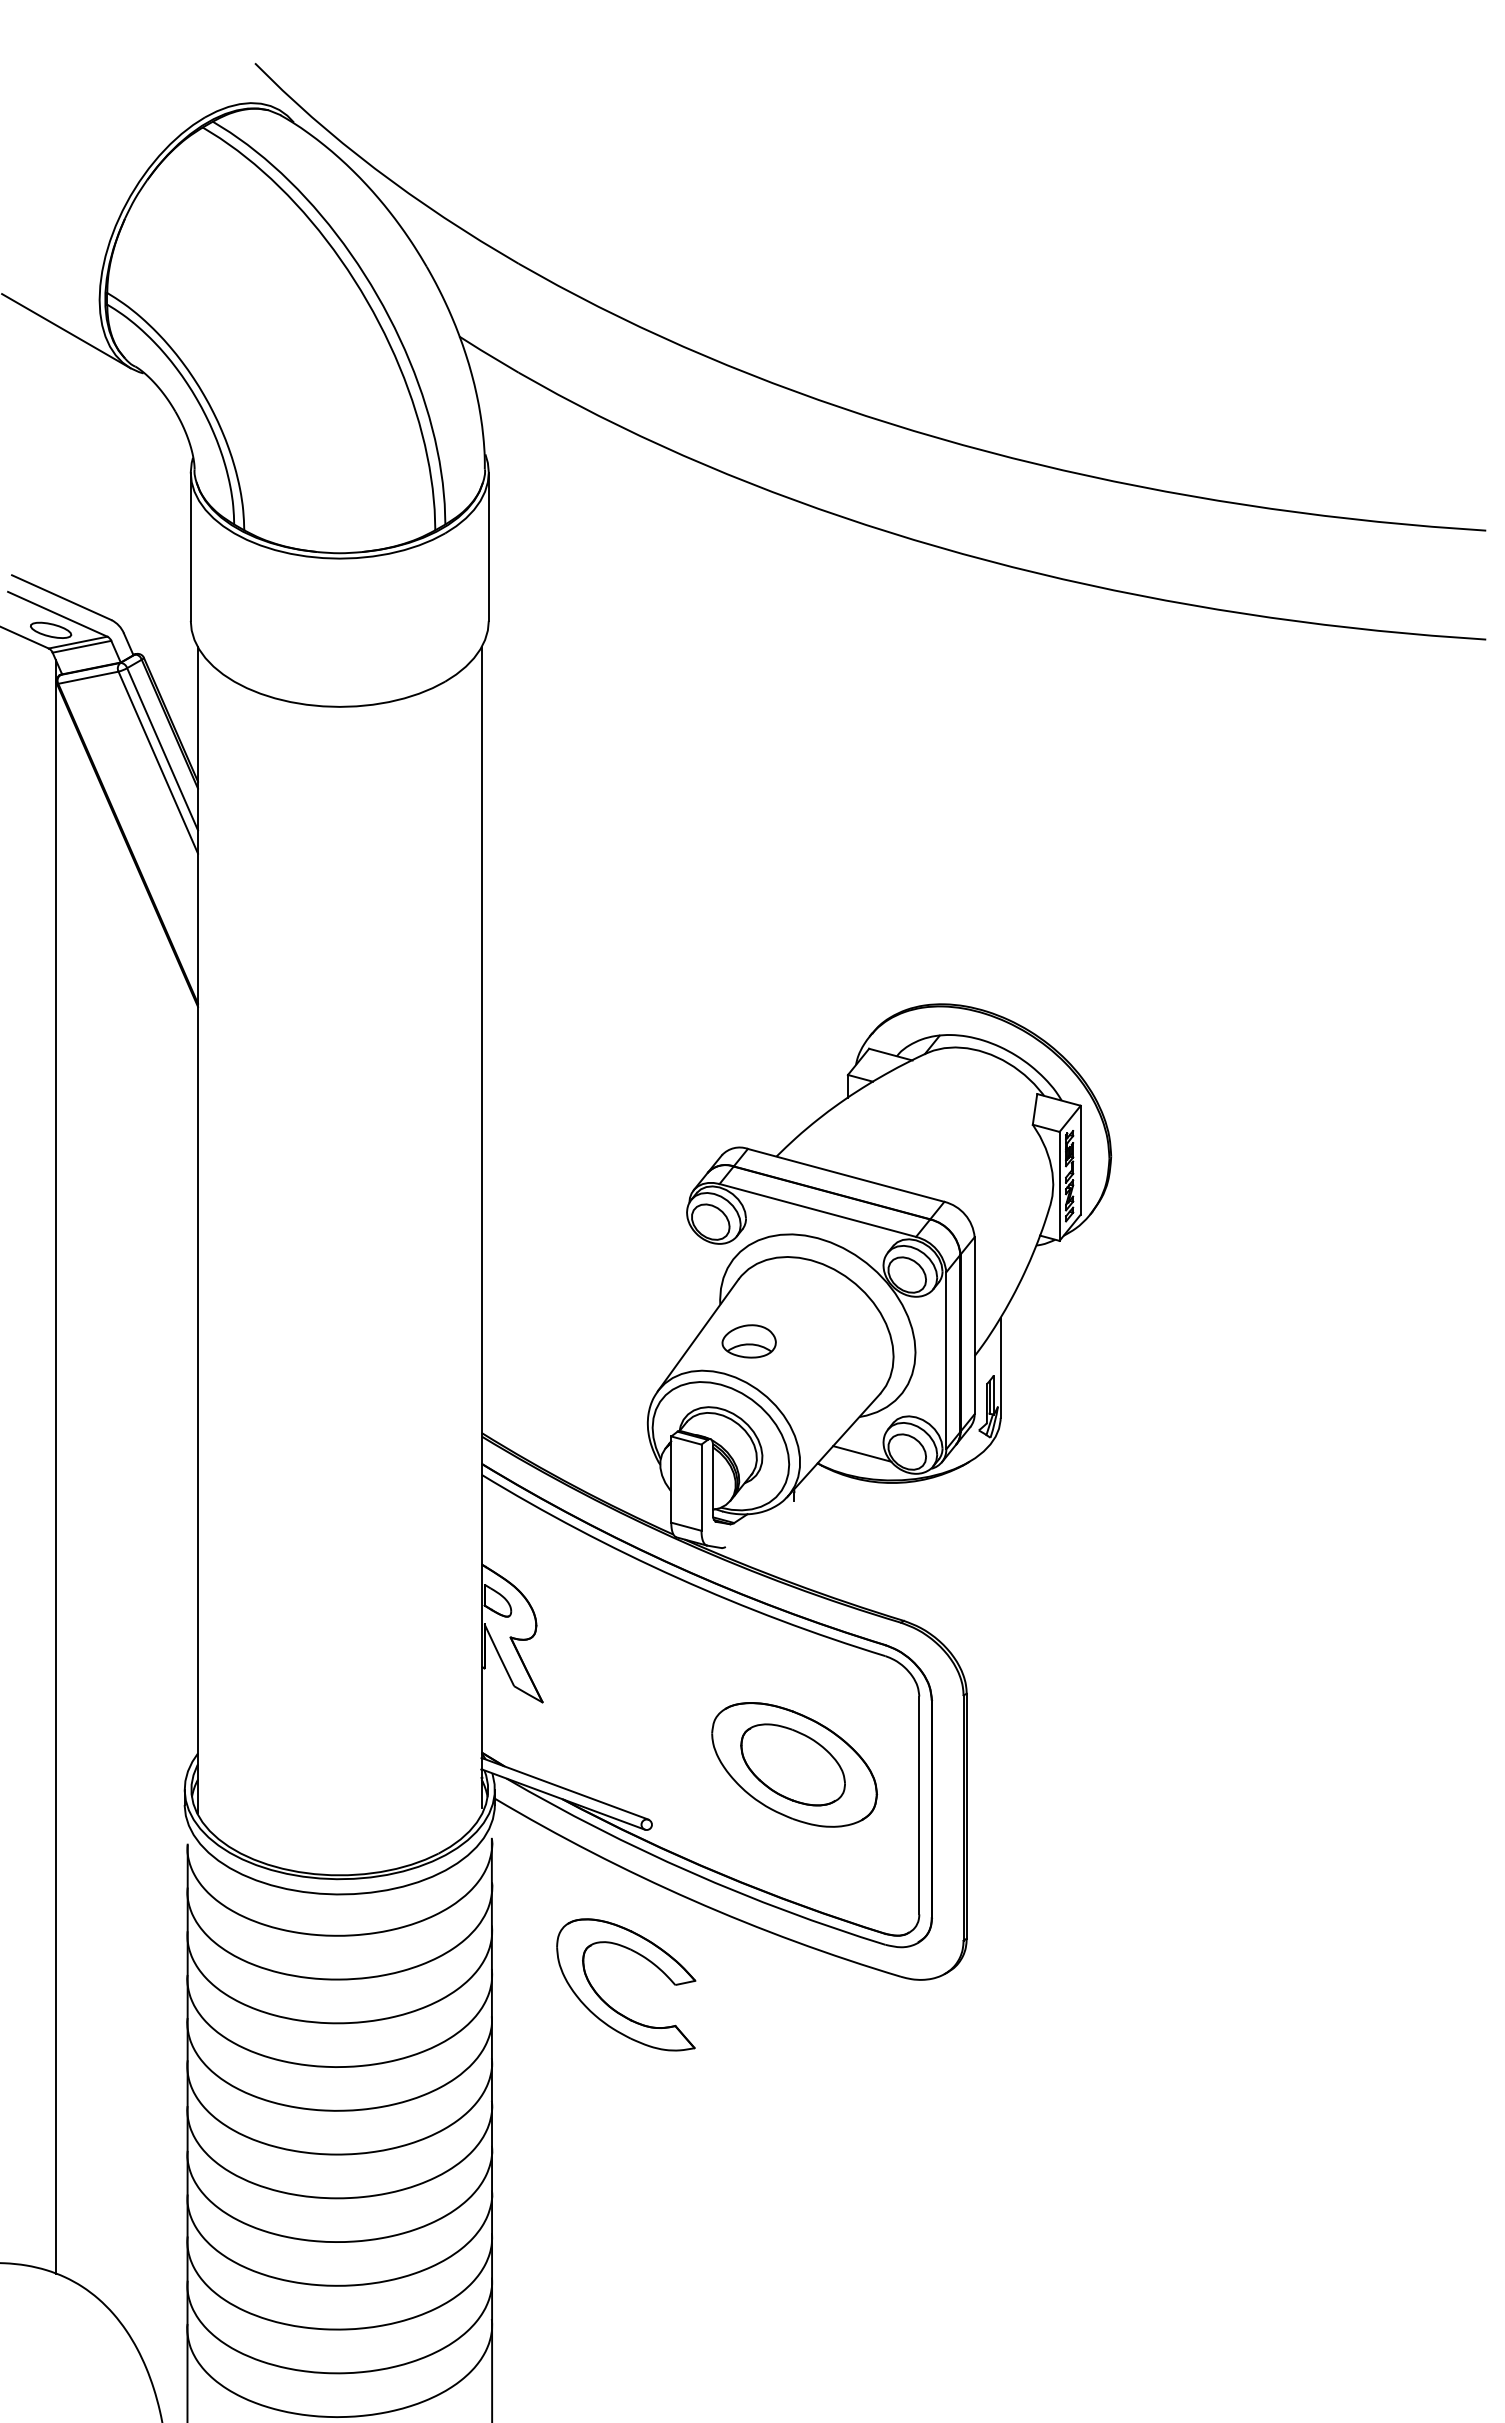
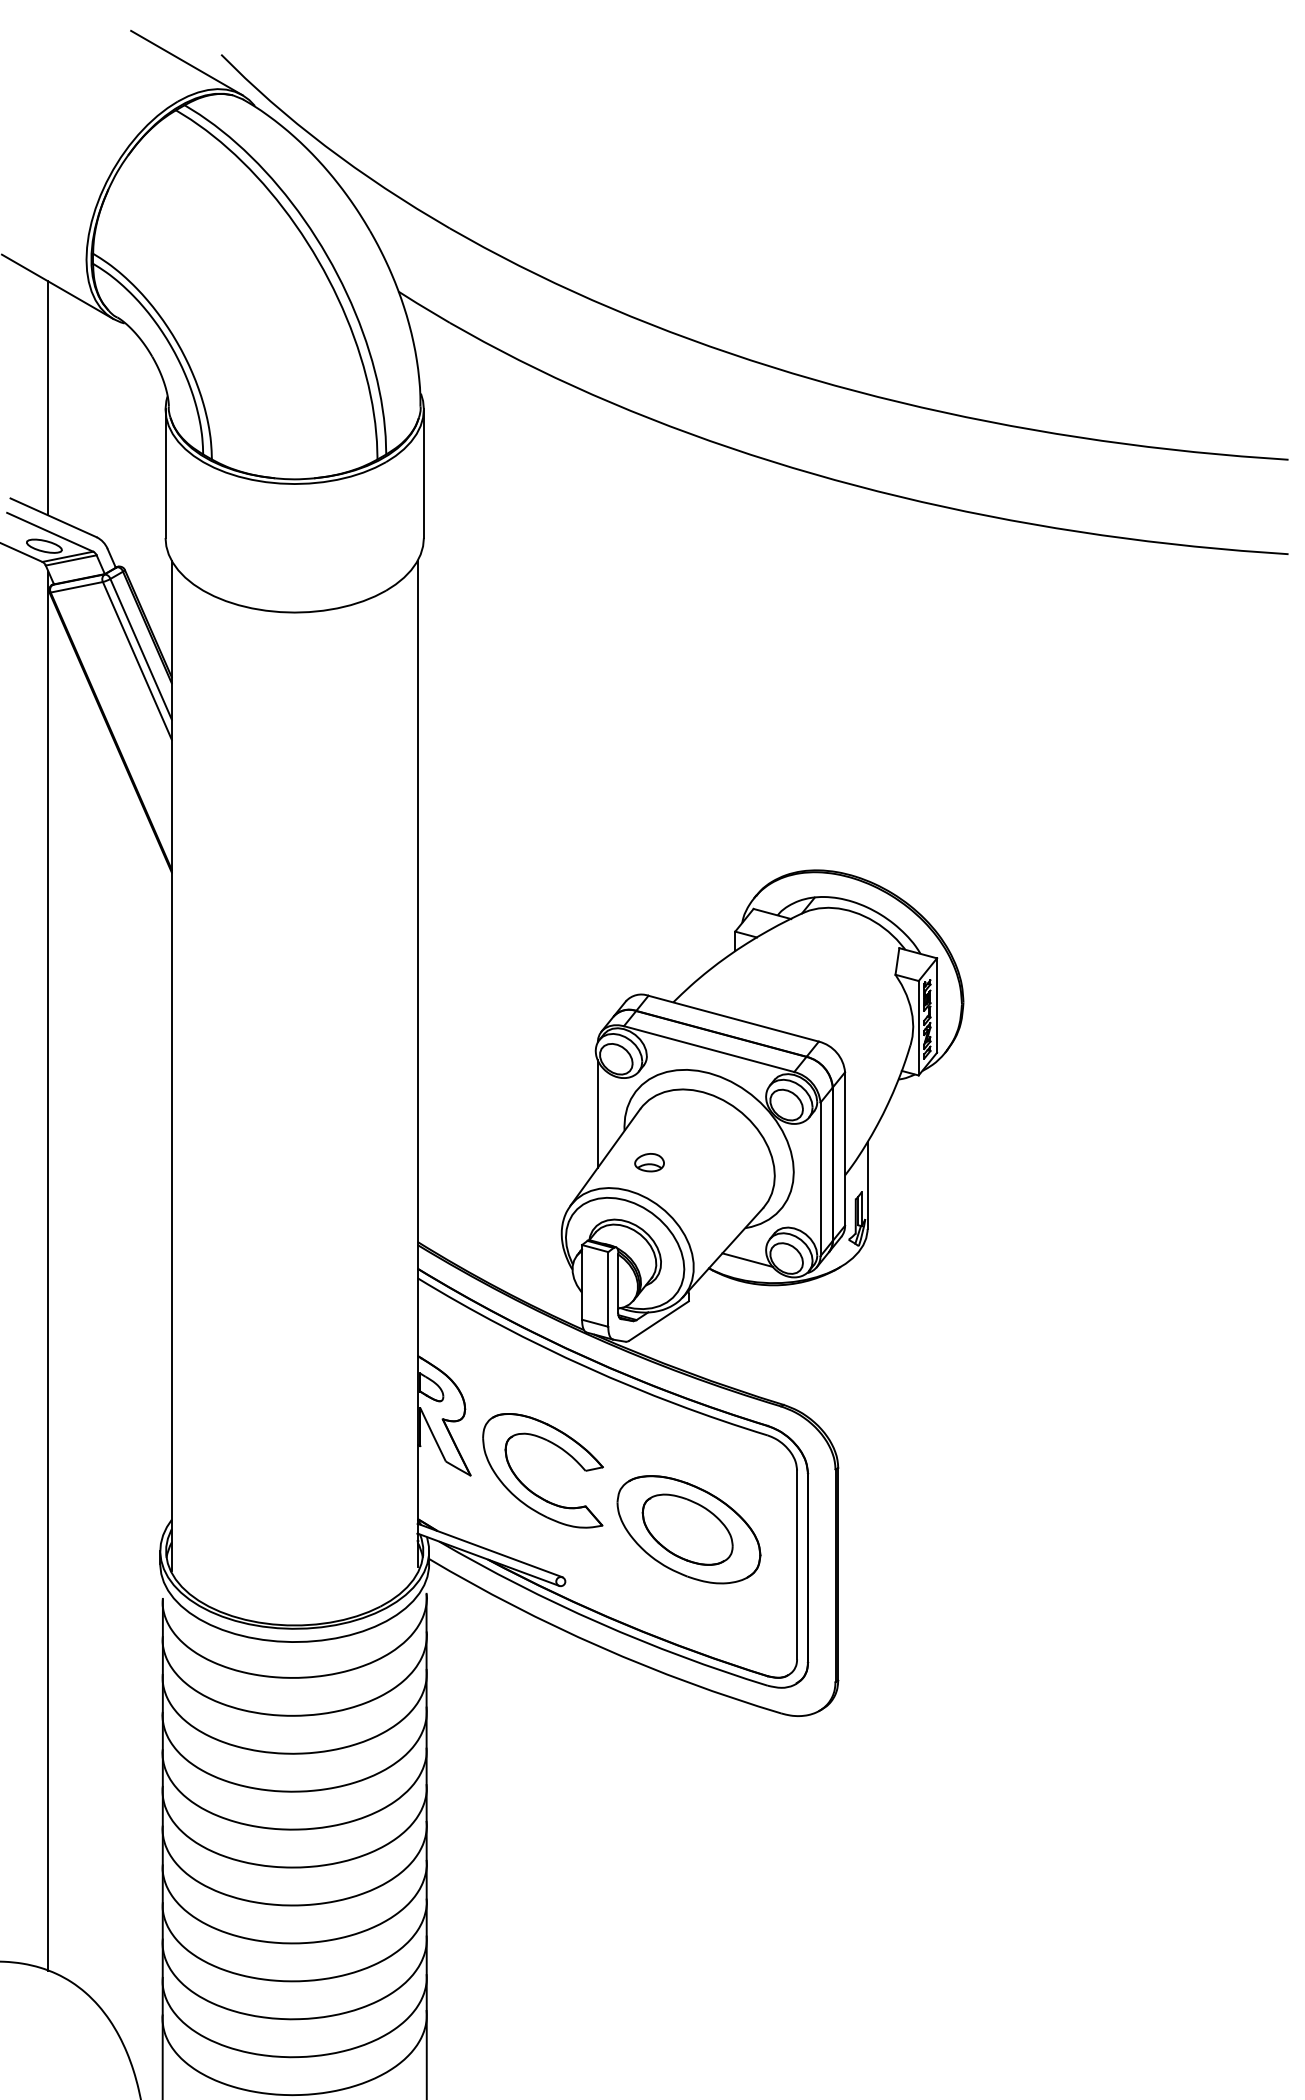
line: (215, 72) -> (186, 62), added
line: (55, 459) -> (48, 398), added
line: (689, 1284) -> (597, 1113), added
part: (748, 1341) -> (649, 1162), size x0.62
line: (759, 1523) -> (658, 1320), added
part: (611, 2006) -> (530, 1489), moved

